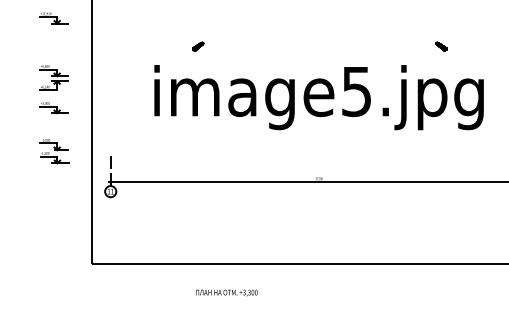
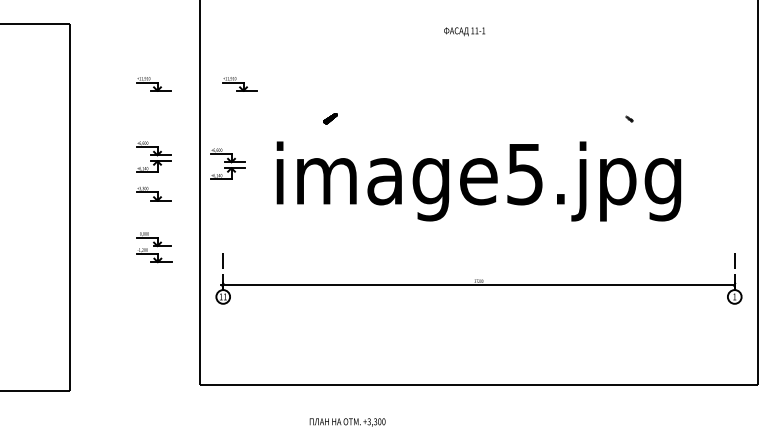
part: (123, 18) -> (239, 84), added
part: (441, 46) -> (629, 118), size x0.6
part: (114, 82) -> (227, 163), added
text: (226, 293) -> (347, 422), moved

